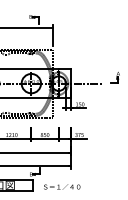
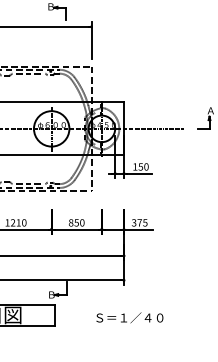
text: (62, 186) -> (130, 317), moved

